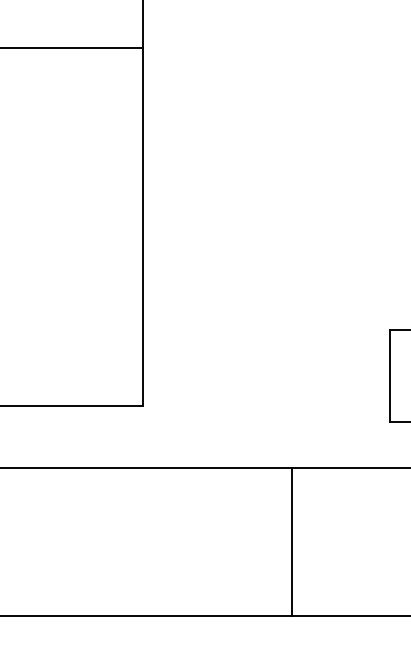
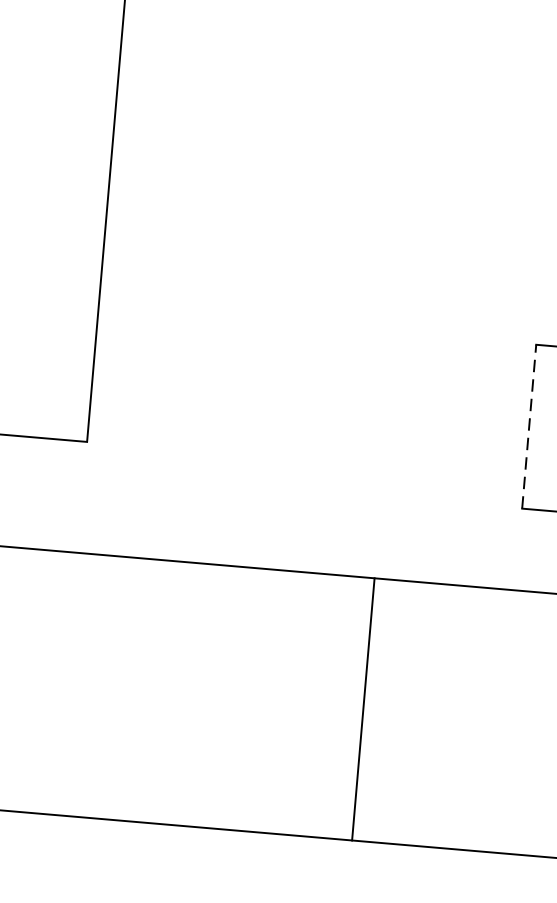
line: (390, 375) -> (529, 426), solid -> dashed
line: (291, 542) -> (362, 709), moved

